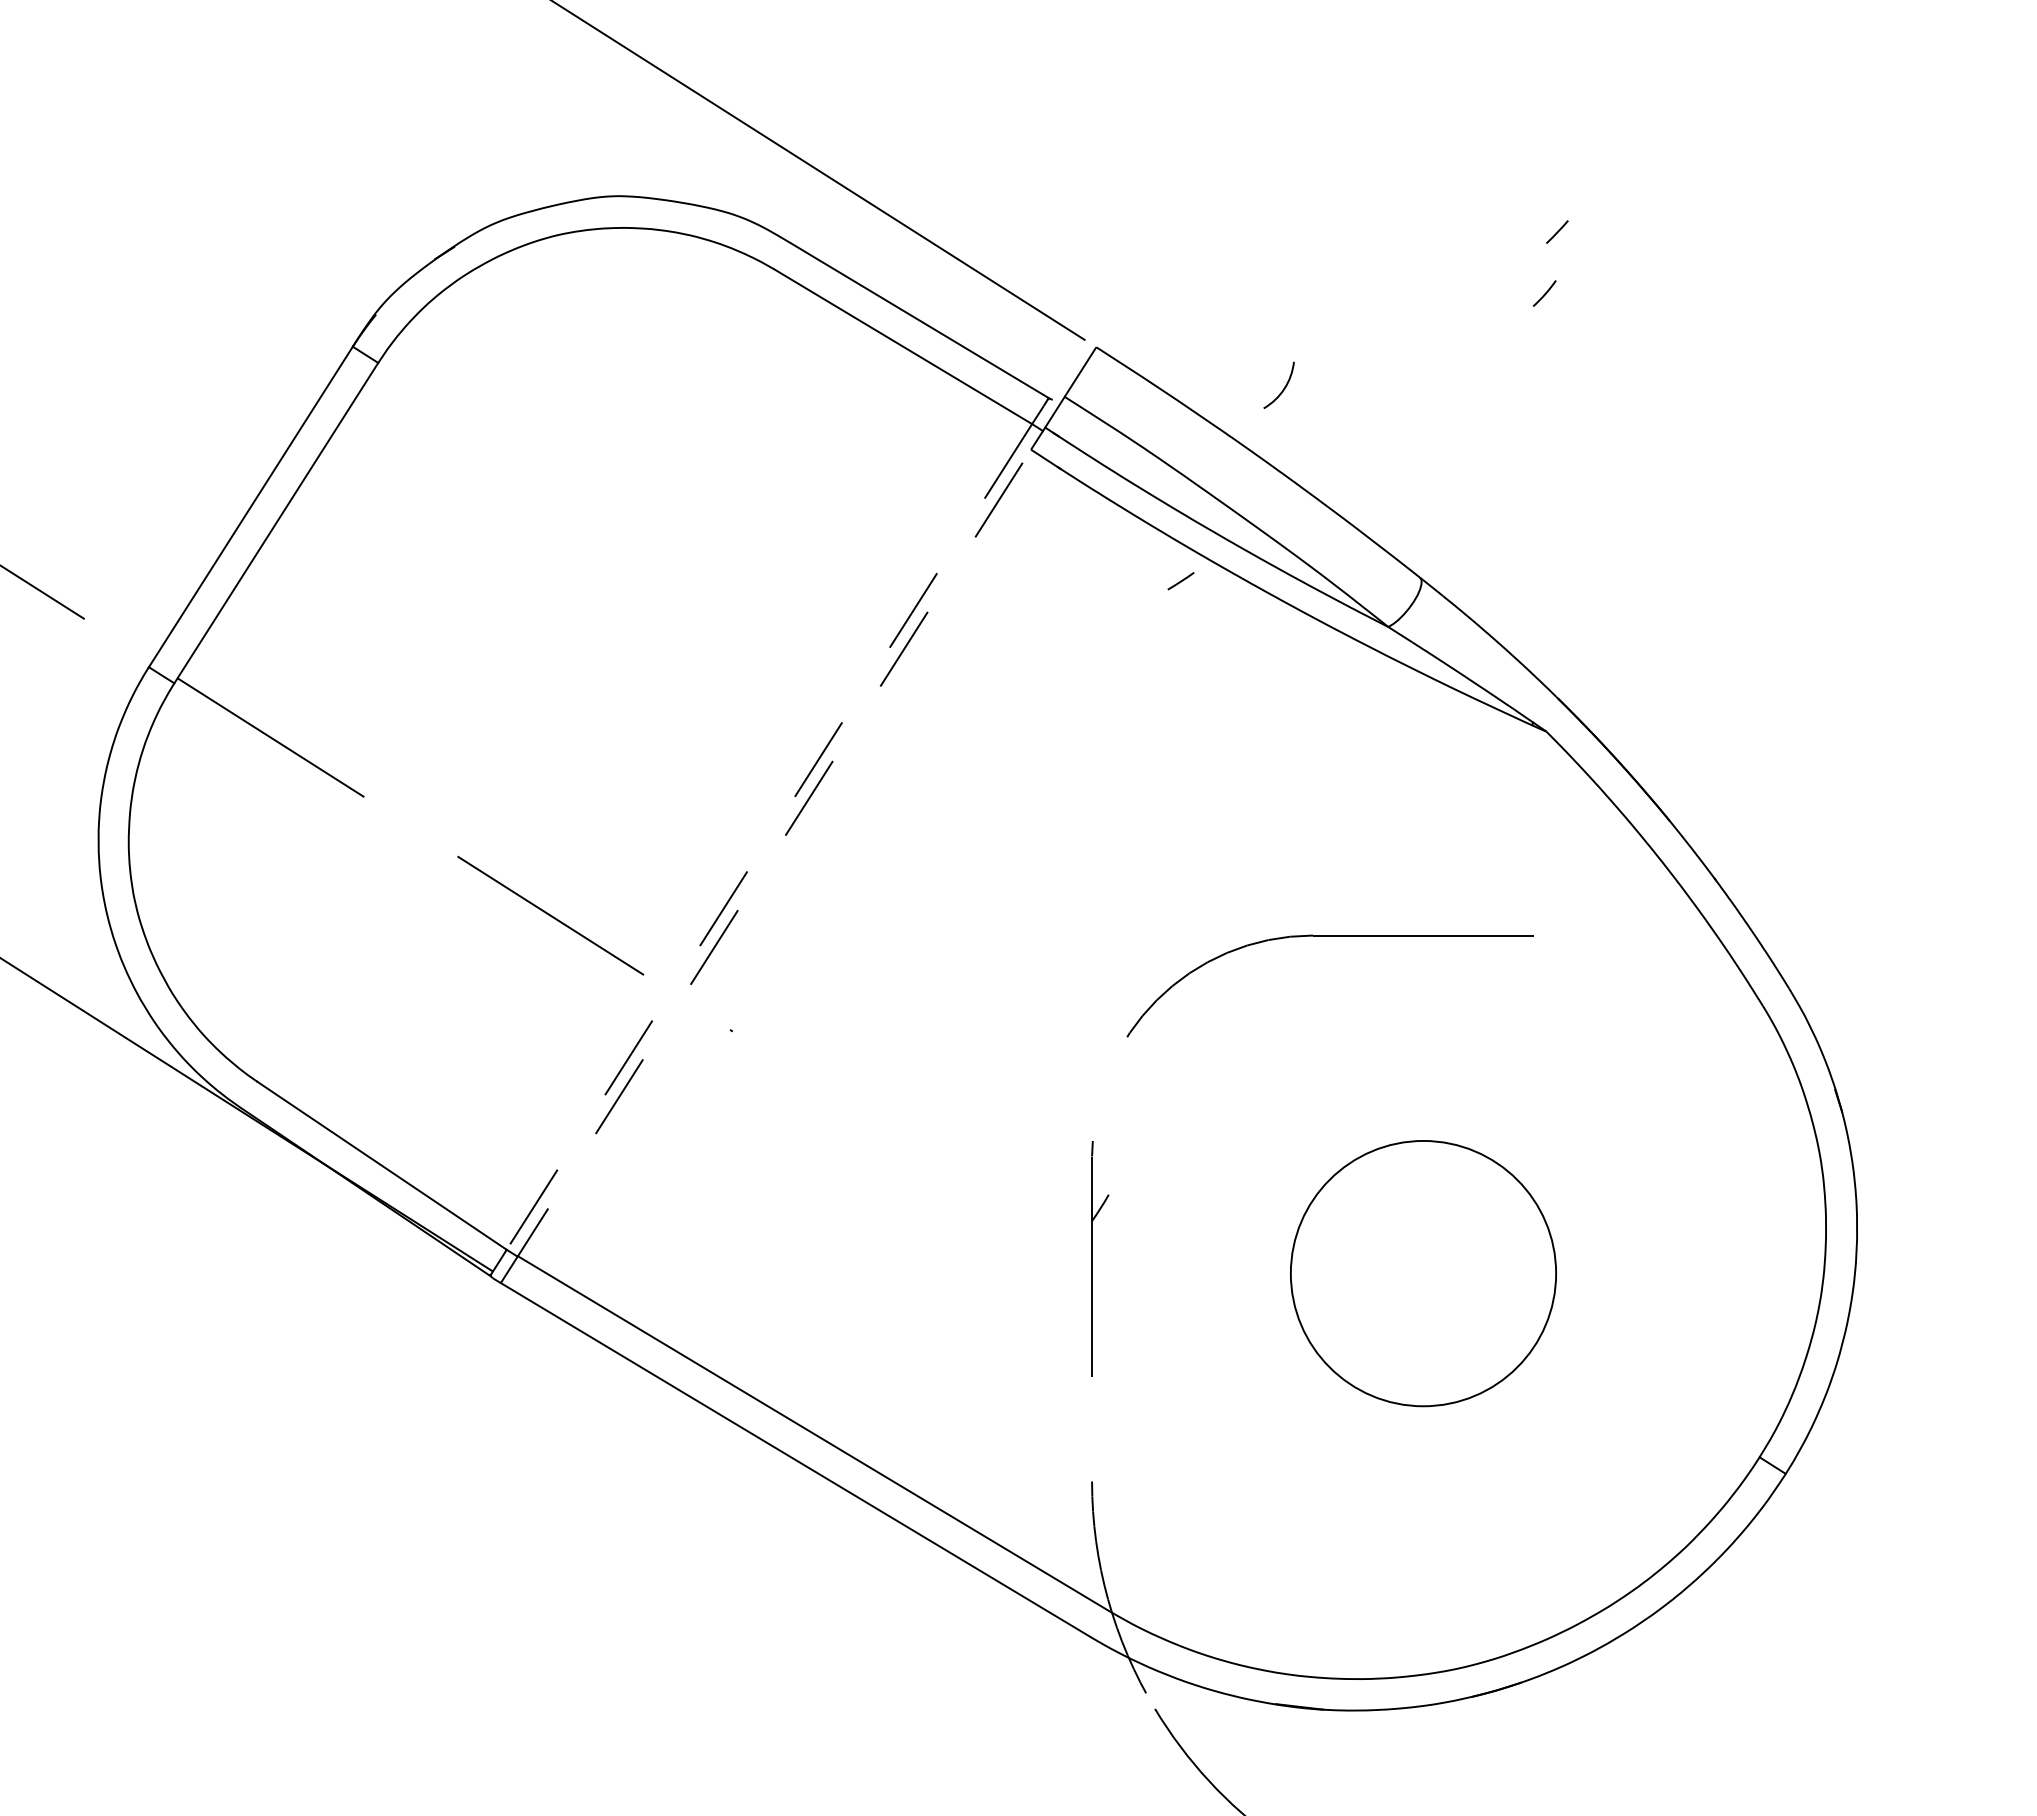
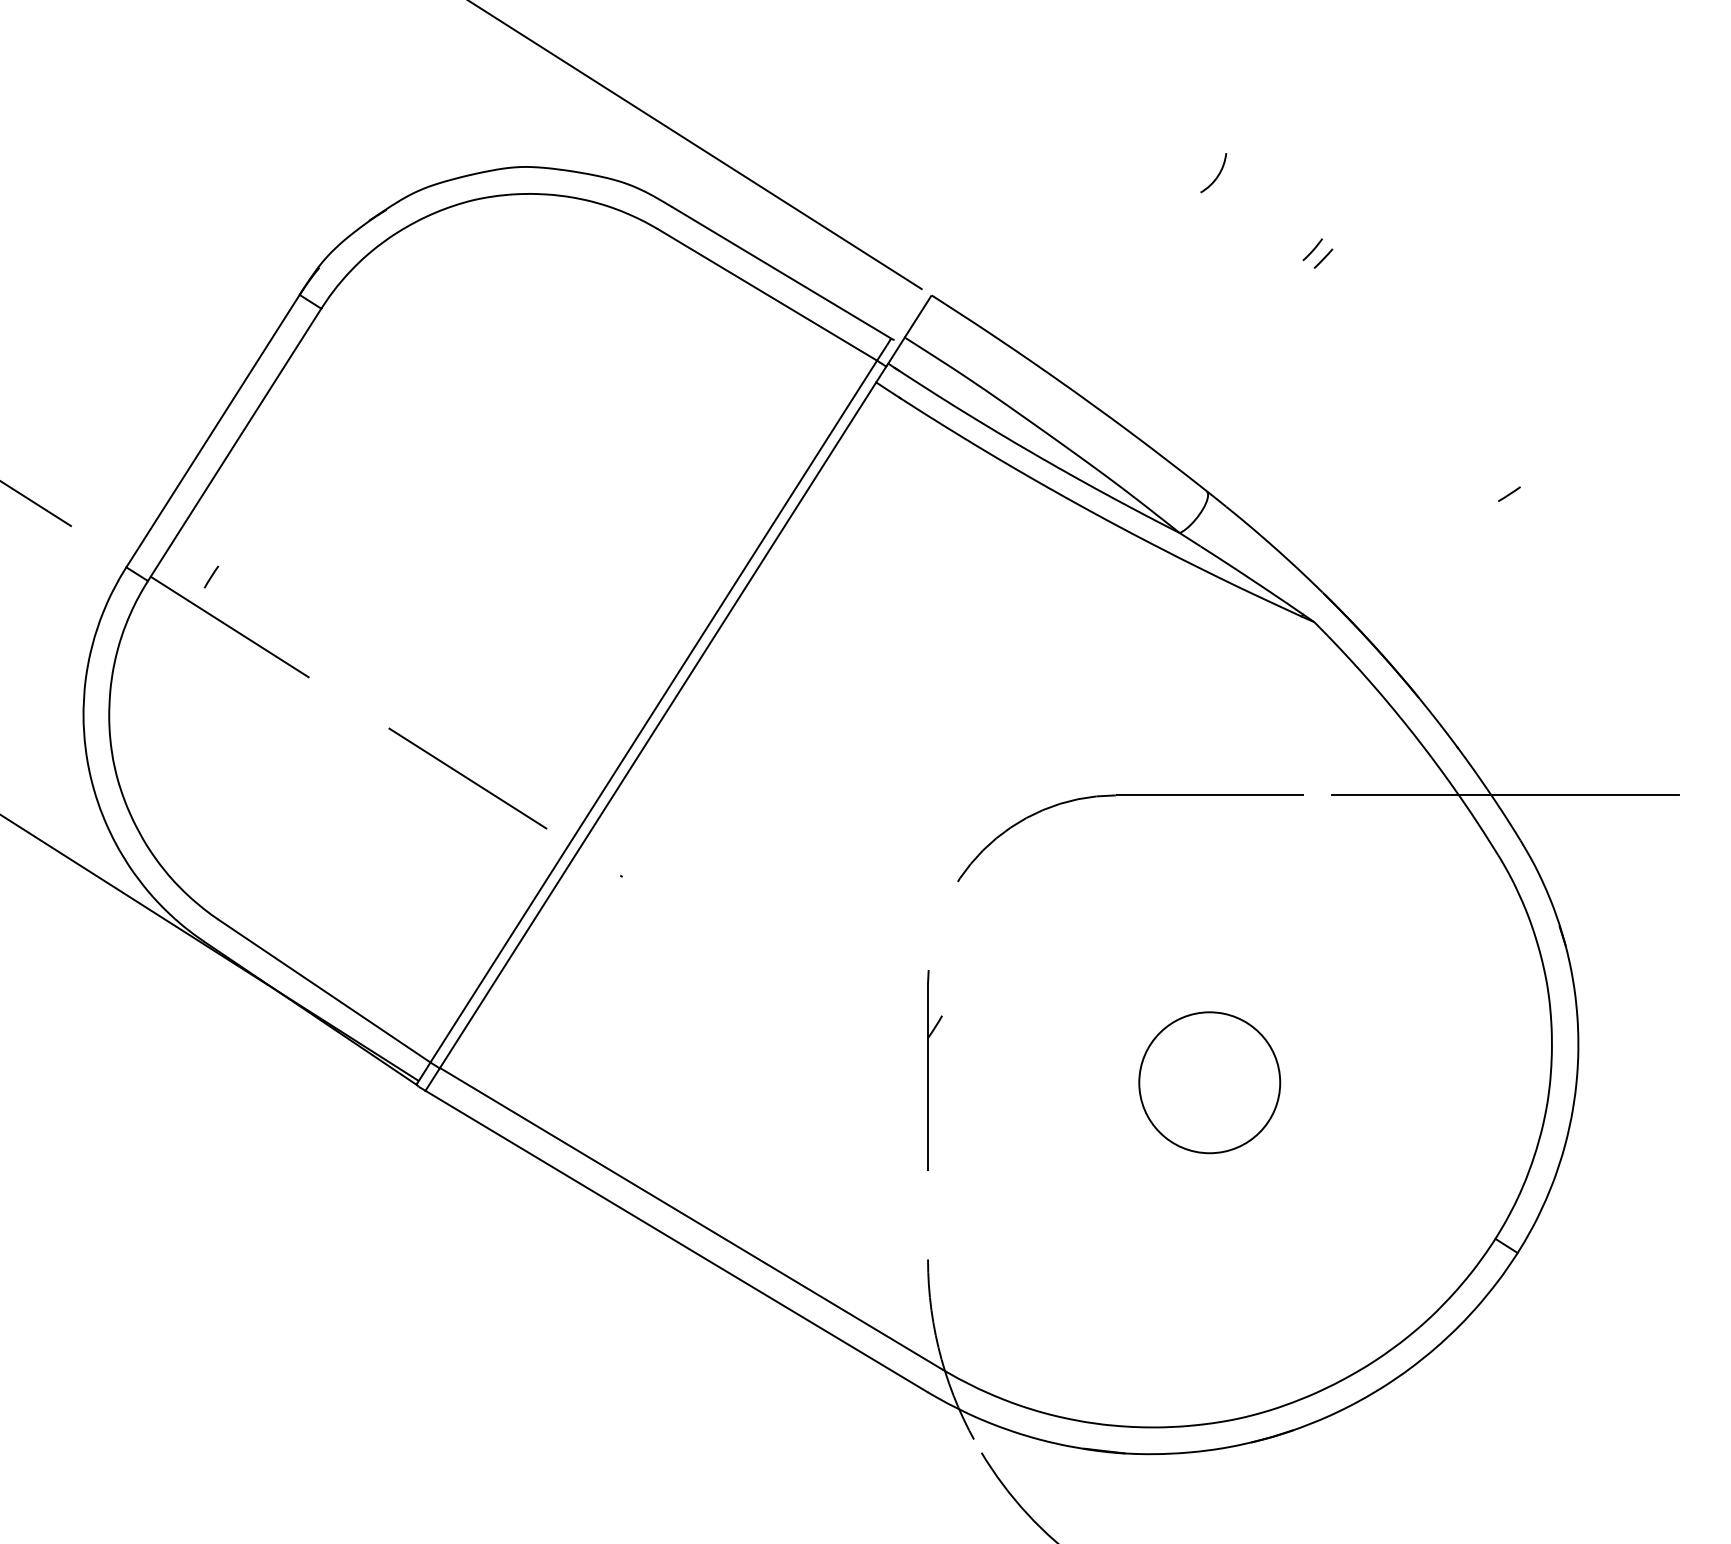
line: (1557, 231) -> (1323, 258), moved
arc: (1284, 386) -> (1218, 174), moved
line: (1180, 581) -> (1508, 494), moved
line: (248, 678) -> (210, 576), added
line: (769, 837) -> (653, 712), dashed -> solid
line: (765, 866) -> (650, 736), dashed -> solid
line: (1771, 935) -> (1505, 795), added
circle: (1423, 1273) -> (1209, 1082), size x0.62

